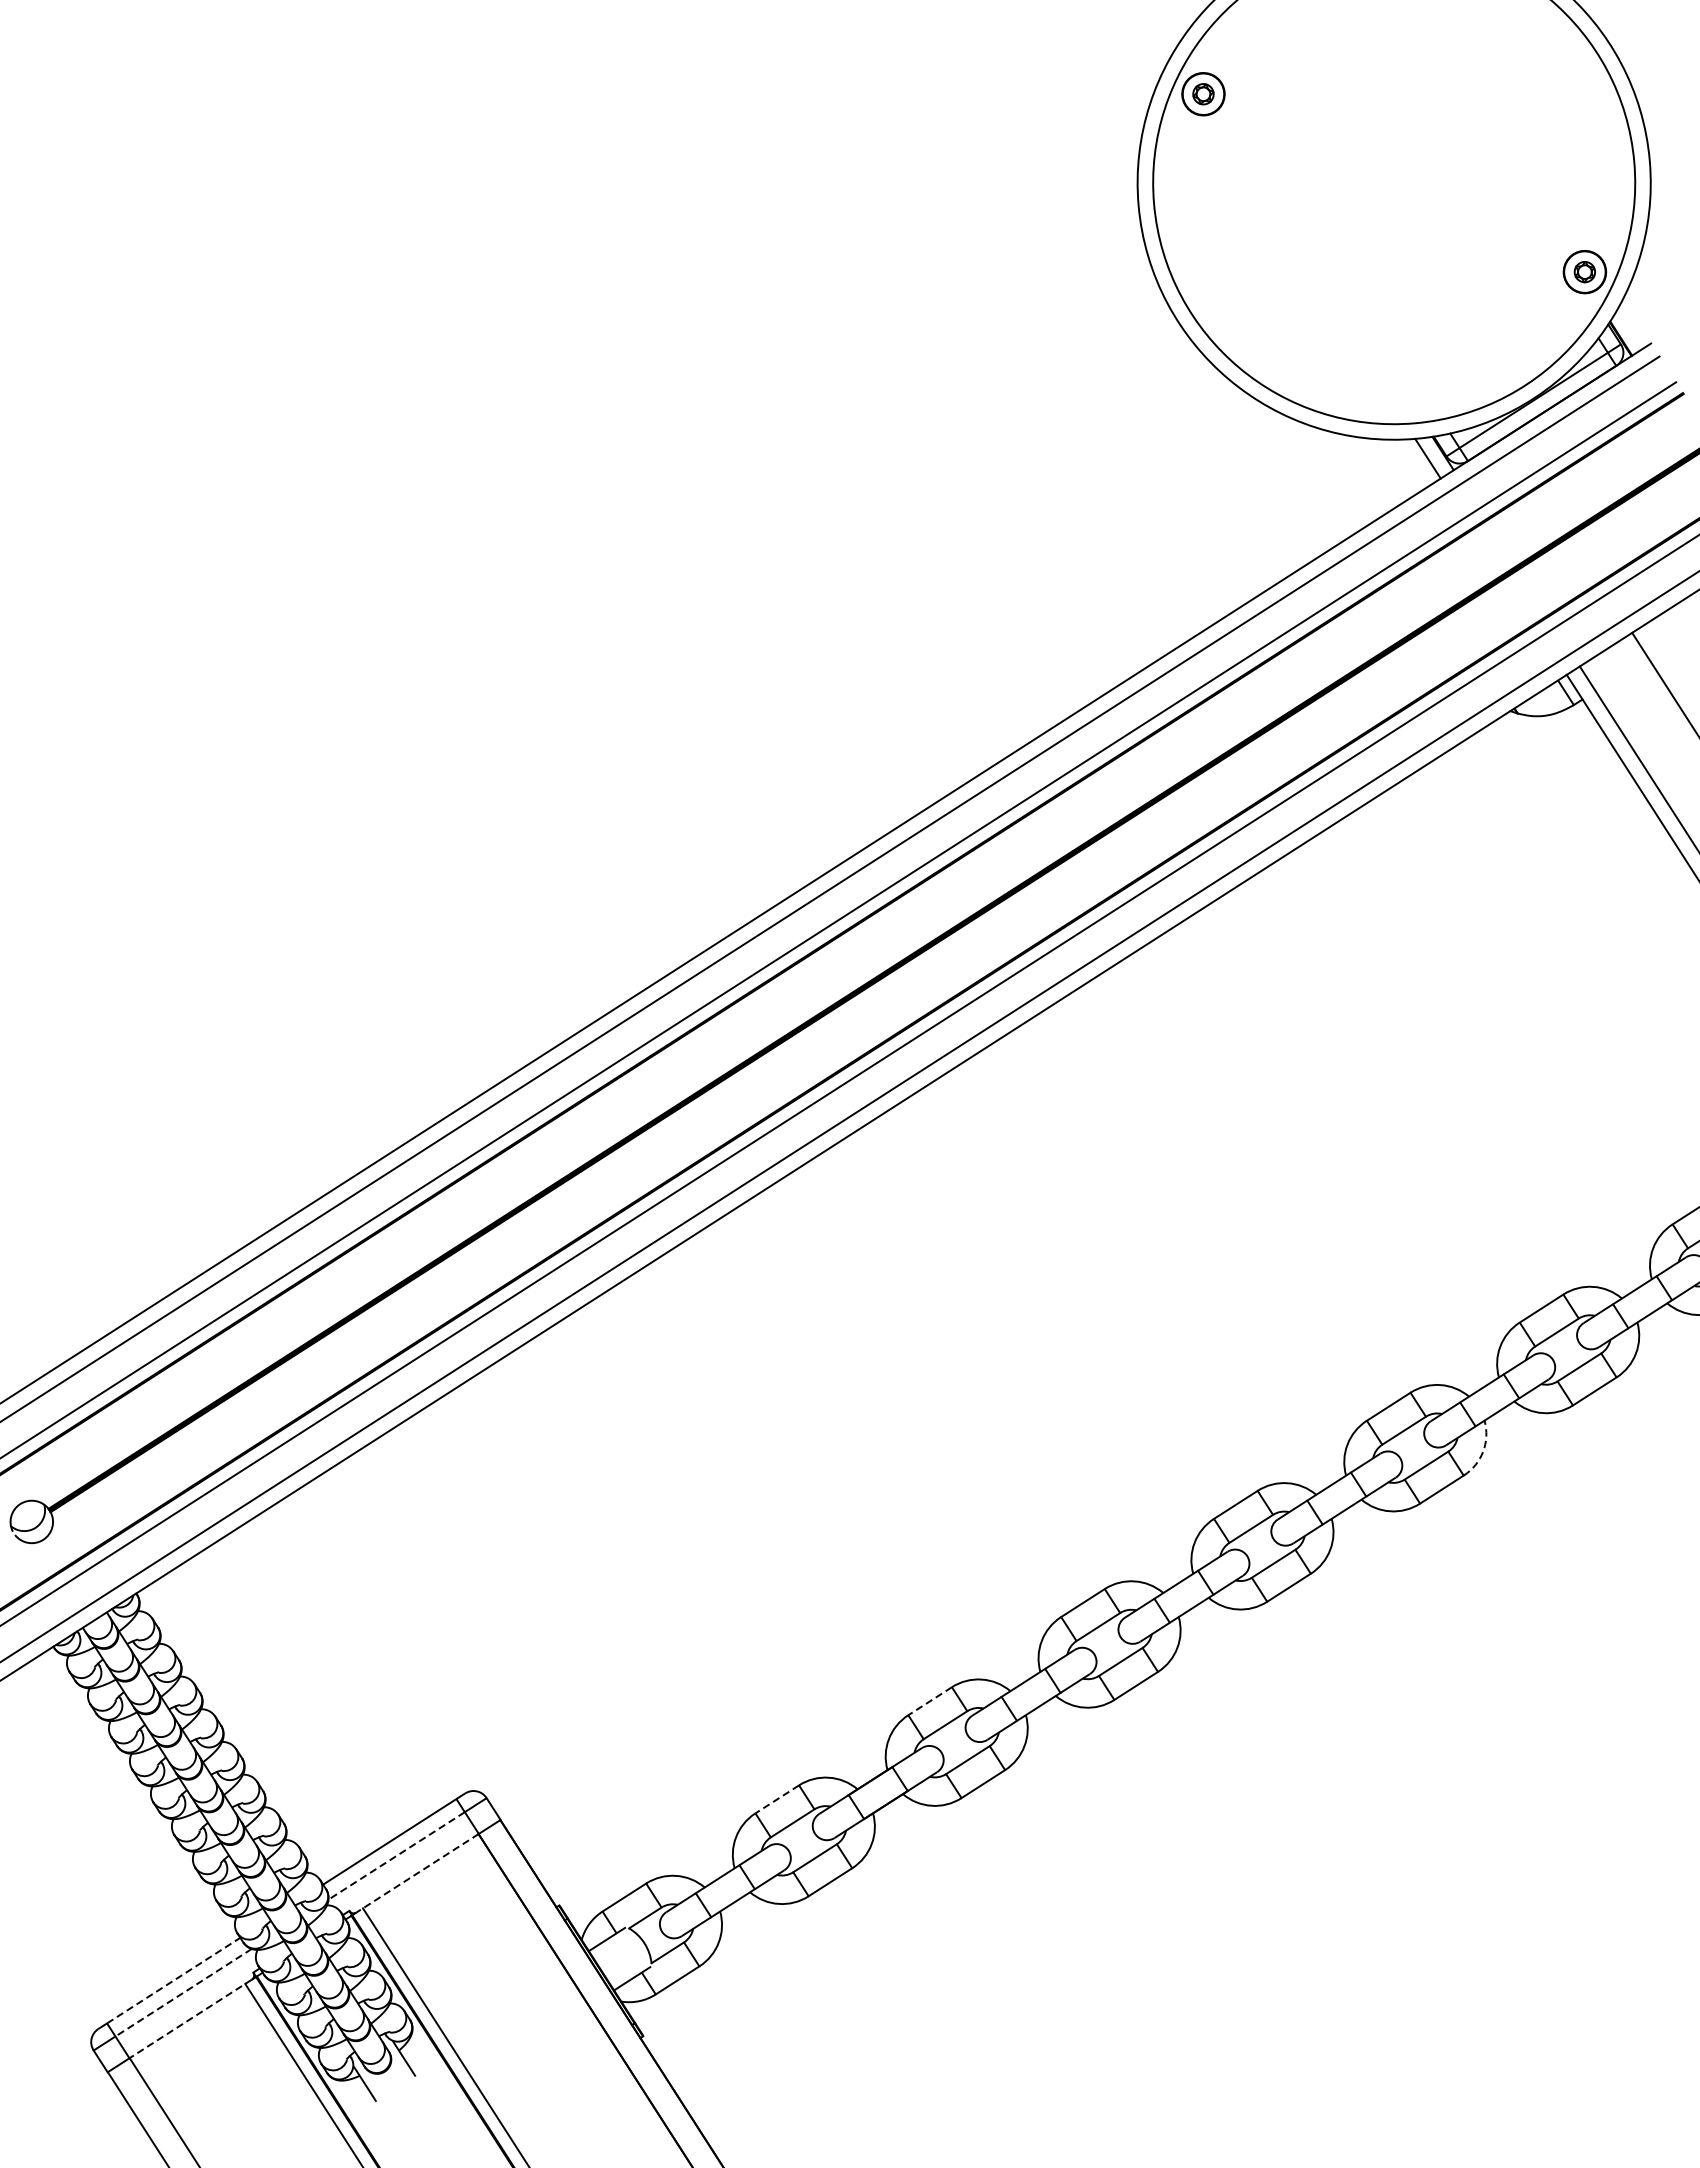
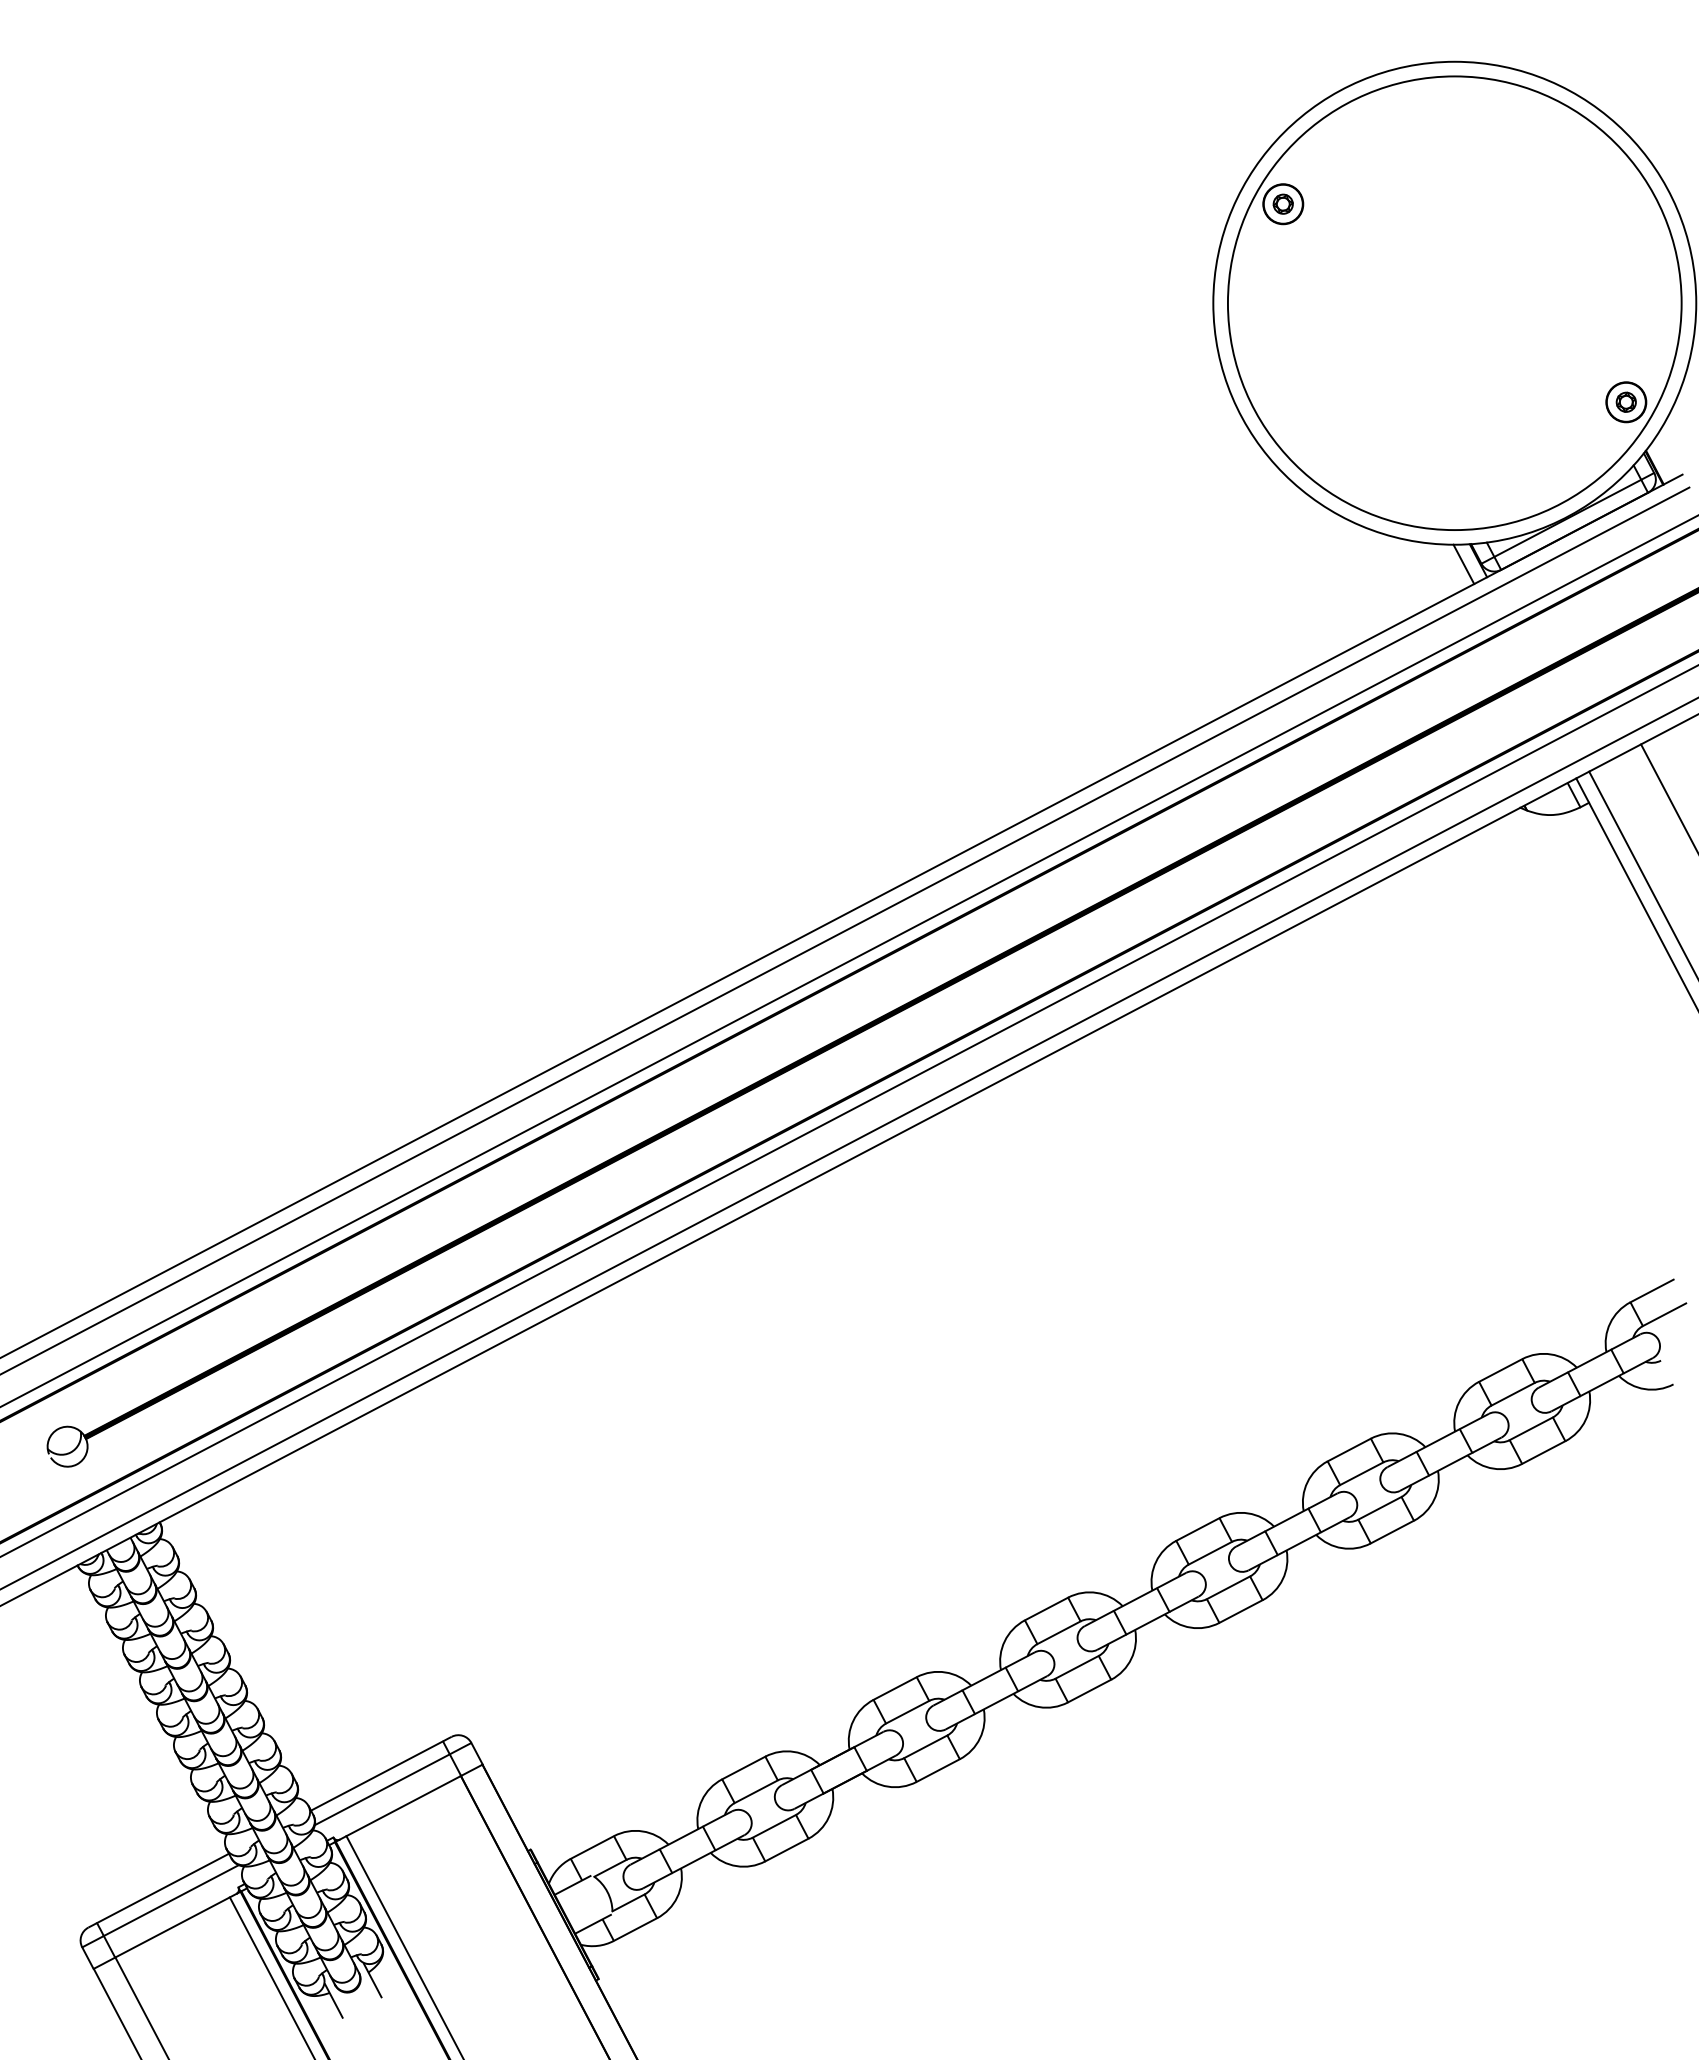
arc: (1483, 1451) -> (1434, 1499), dashed -> solid
line: (929, 1701) -> (894, 1688), dashed -> solid
line: (777, 1799) -> (743, 1768), dashed -> solid
line: (395, 1856) -> (381, 1790), dashed -> solid
line: (417, 1872) -> (400, 1807), dashed -> solid
line: (174, 1980) -> (163, 1888), dashed -> solid
line: (182, 1992) -> (170, 1900), dashed -> solid
line: (190, 2019) -> (175, 1926), dashed -> solid

